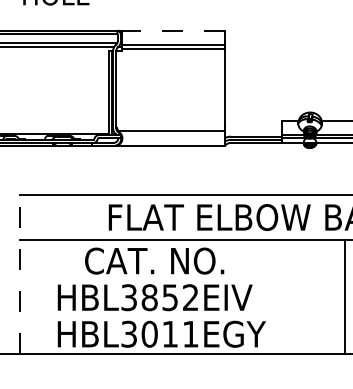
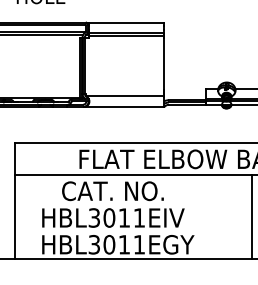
line: (173, 30) -> (126, 22), dashed -> solid
line: (20, 275) -> (14, 201), dashed -> solid
text: (168, 296) -> (123, 217), HBL3852EIV -> HBL3011EIV

